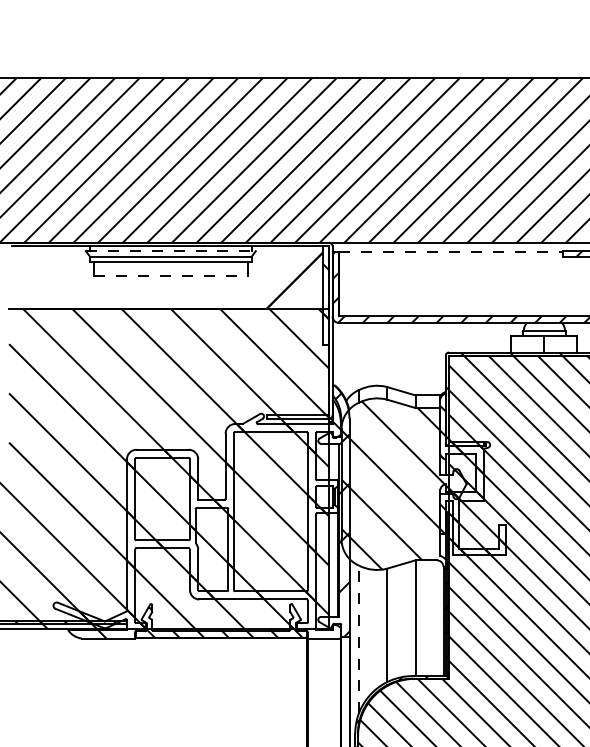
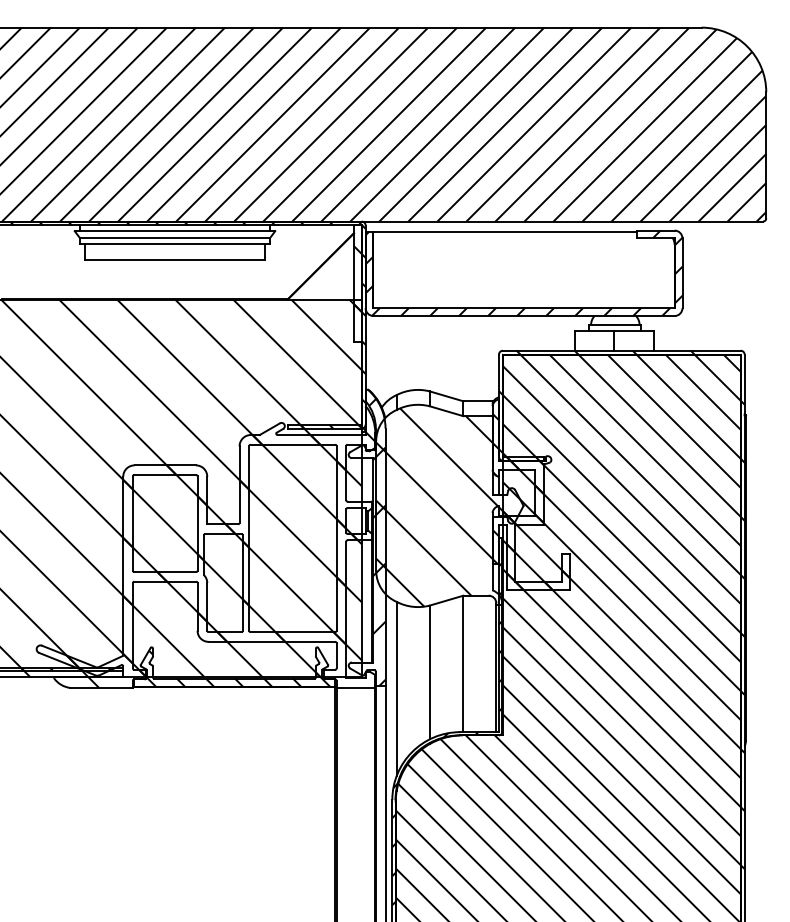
line: (171, 251) -> (175, 231), dashed -> solid
line: (451, 251) -> (505, 231), dashed -> solid
line: (171, 275) -> (175, 260), dashed -> solid
hatch: (181, 330) -> (187, 324), added
line: (358, 639) -> (396, 688), dashed -> solid

